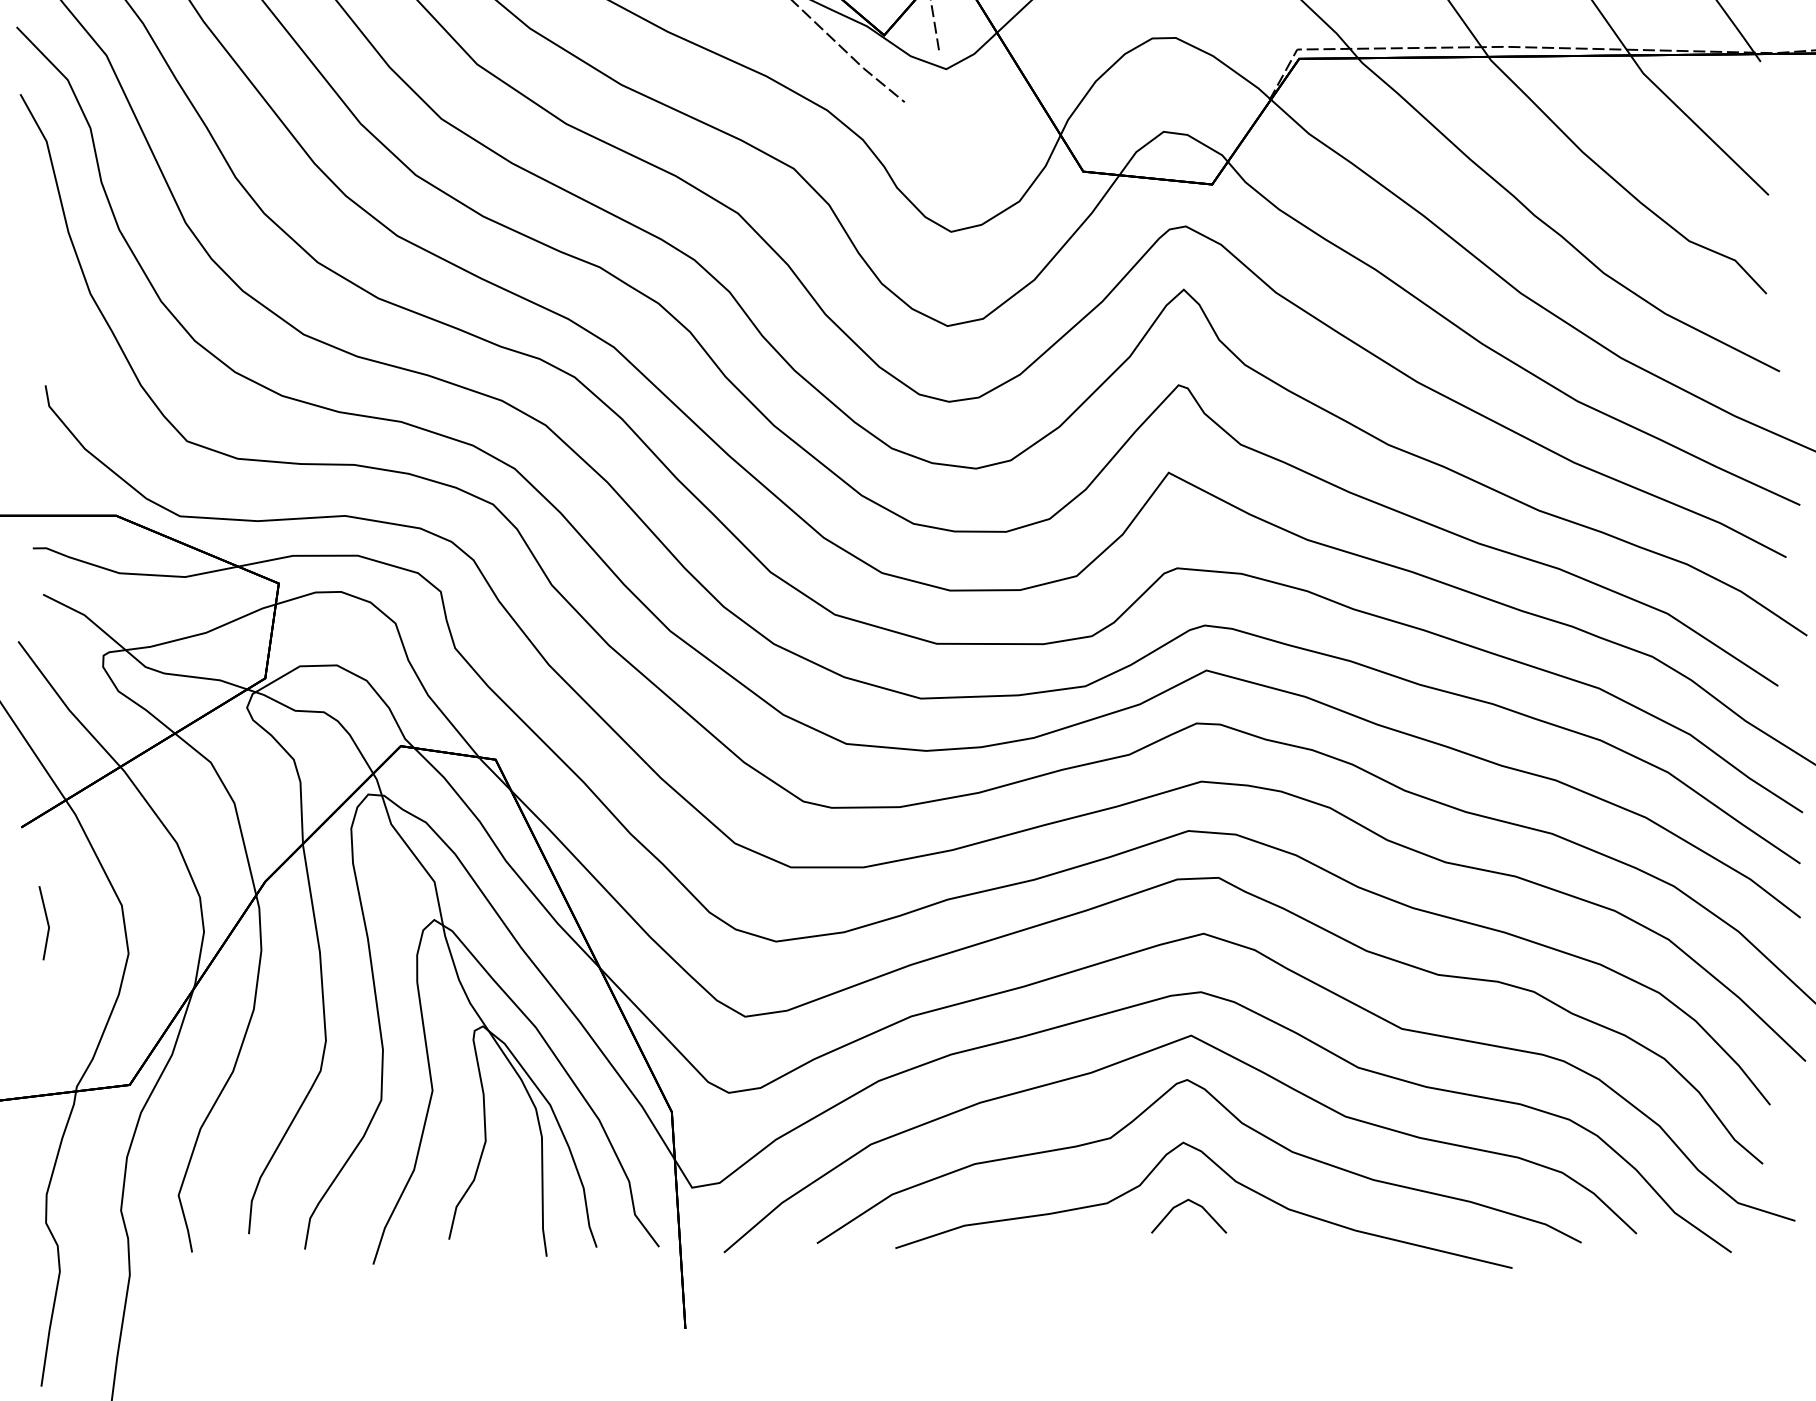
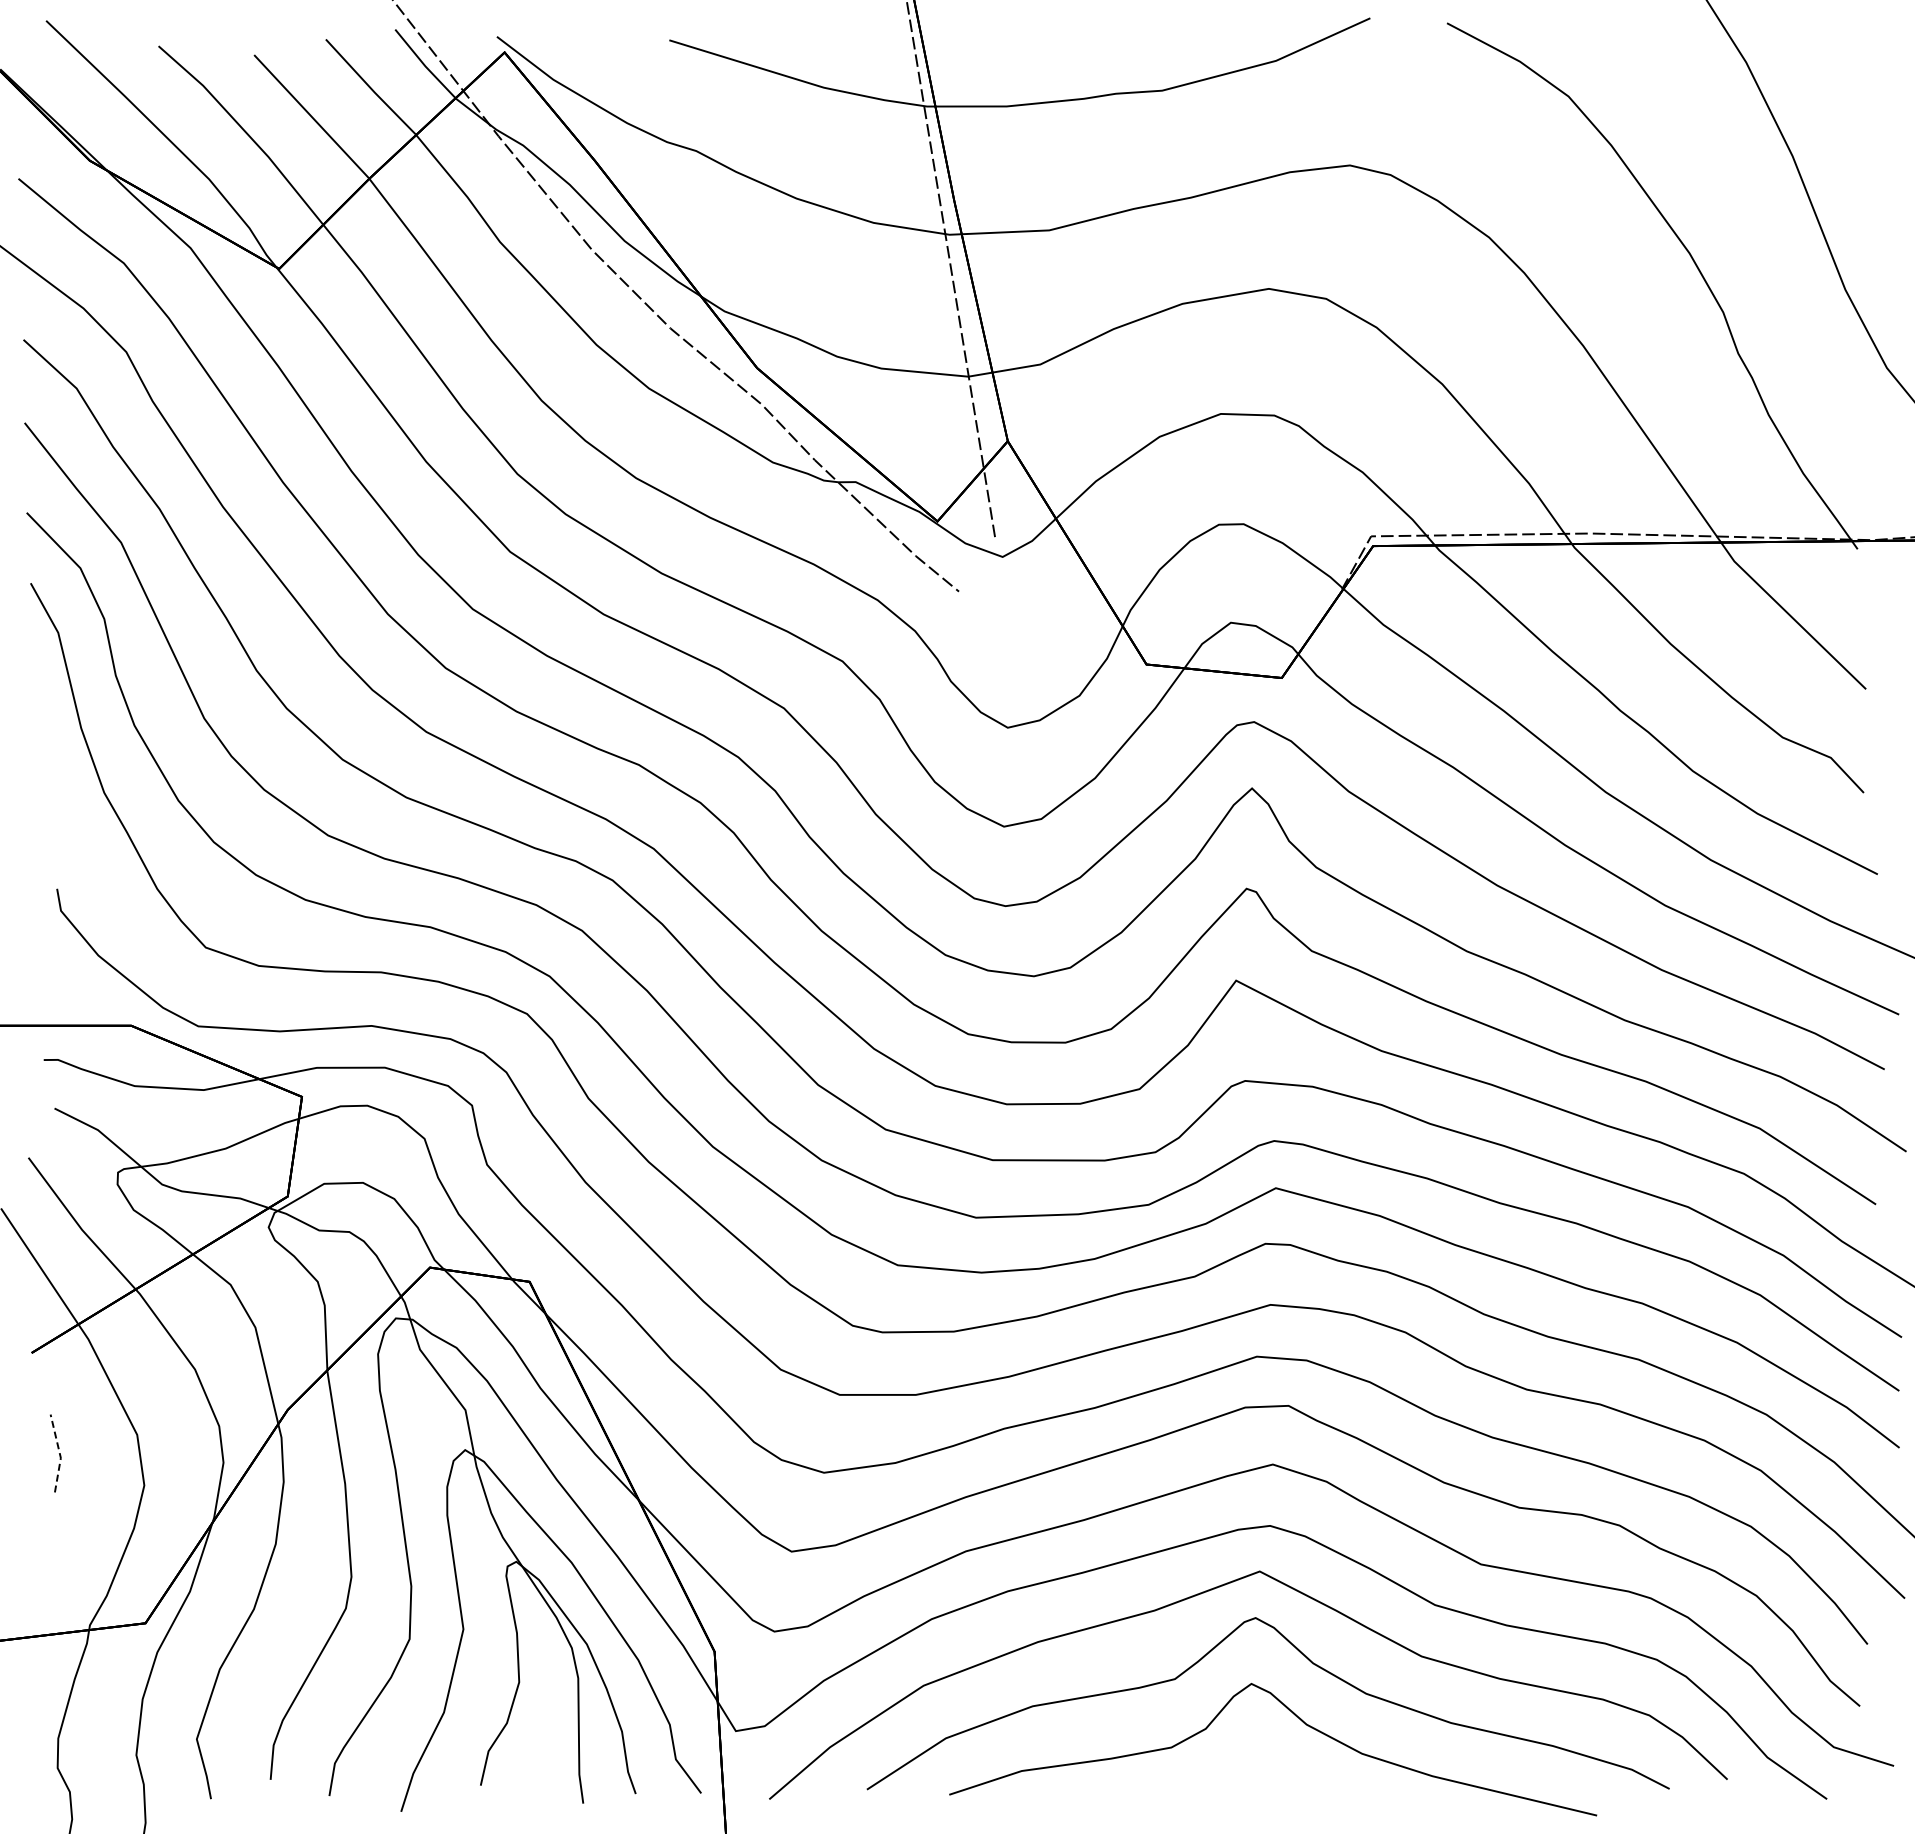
line: (47, 923) -> (59, 1453), solid -> dashed
line: (1194, 1204) -> (1263, 1748), removed

